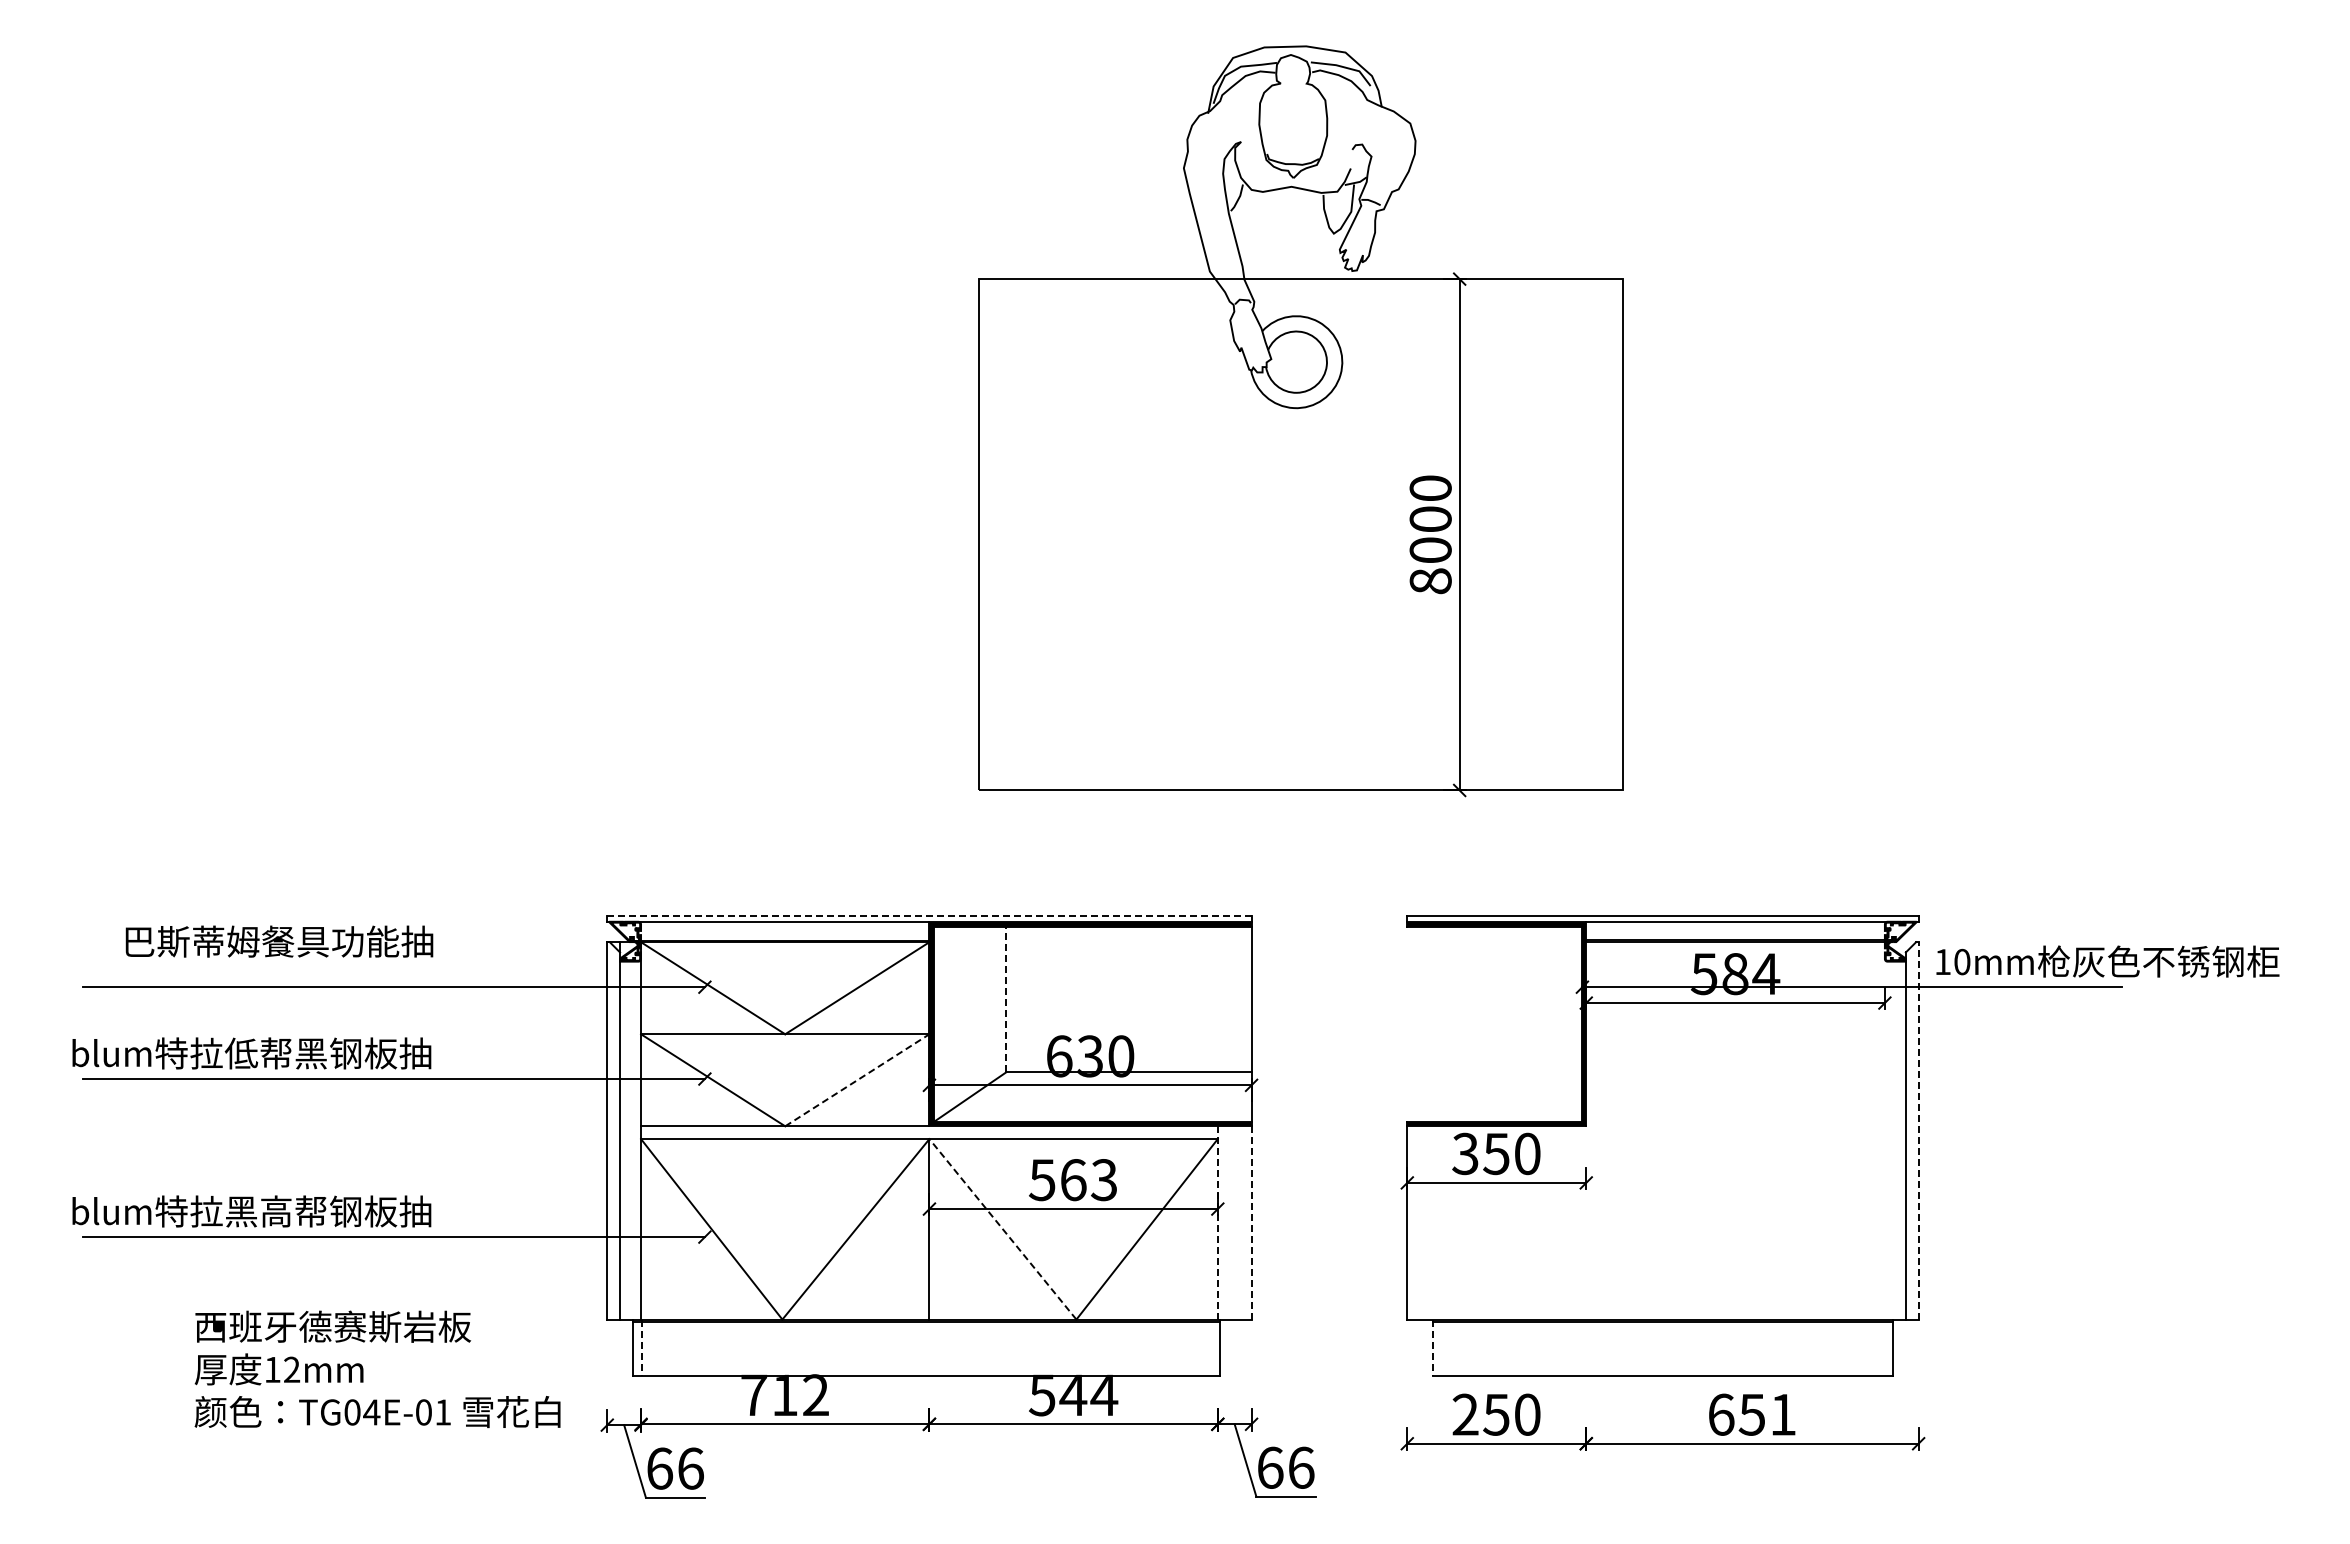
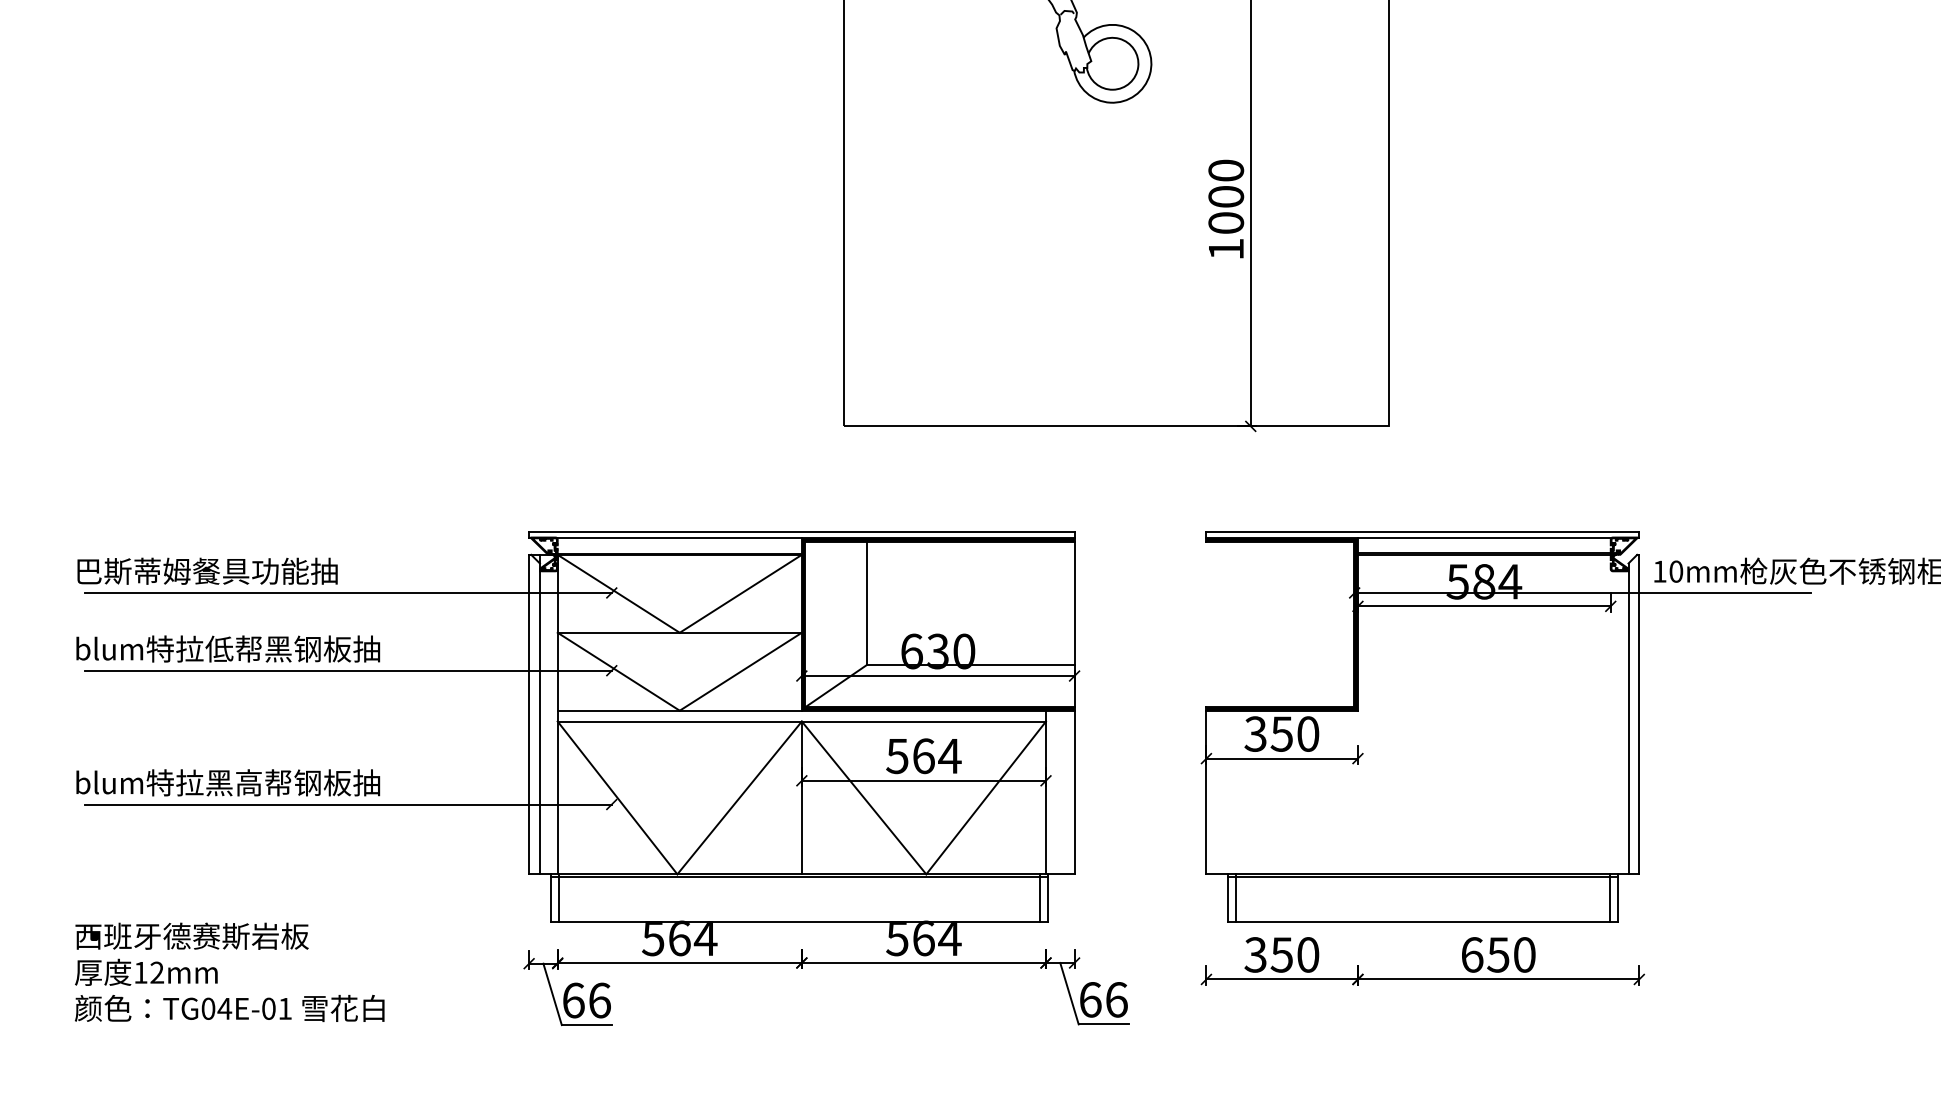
text: (1430, 581) -> (1226, 249), 8000 -> 1000
line: (928, 915) -> (801, 532), dashed -> solid
text: (279, 941) -> (207, 571), moved
line: (1006, 999) -> (867, 603), dashed -> solid
line: (857, 1080) -> (740, 671), dashed -> solid
line: (1918, 1130) -> (1639, 714), dashed -> solid
text: (1104, 1180) -> (950, 756), 563 -> 564
line: (1217, 1222) -> (1045, 792), dashed -> solid
line: (1251, 1222) -> (1074, 792), dashed -> solid
line: (1002, 1228) -> (863, 797), dashed -> solid
line: (1211, 1347) -> (1040, 897), added
line: (1442, 1347) -> (1236, 897), added
line: (1883, 1347) -> (1609, 897), added
line: (642, 1348) -> (558, 898), dashed -> solid
line: (1432, 1348) -> (1227, 898), dashed -> solid
text: (377, 1369) -> (229, 972), moved
text: (784, 1395) -> (679, 938), 712 -> 564
text: (1073, 1395) -> (923, 938), 544 -> 564
text: (1465, 1414) -> (1255, 954), 250 -> 350
text: (1783, 1414) -> (1524, 954), 651 -> 650

